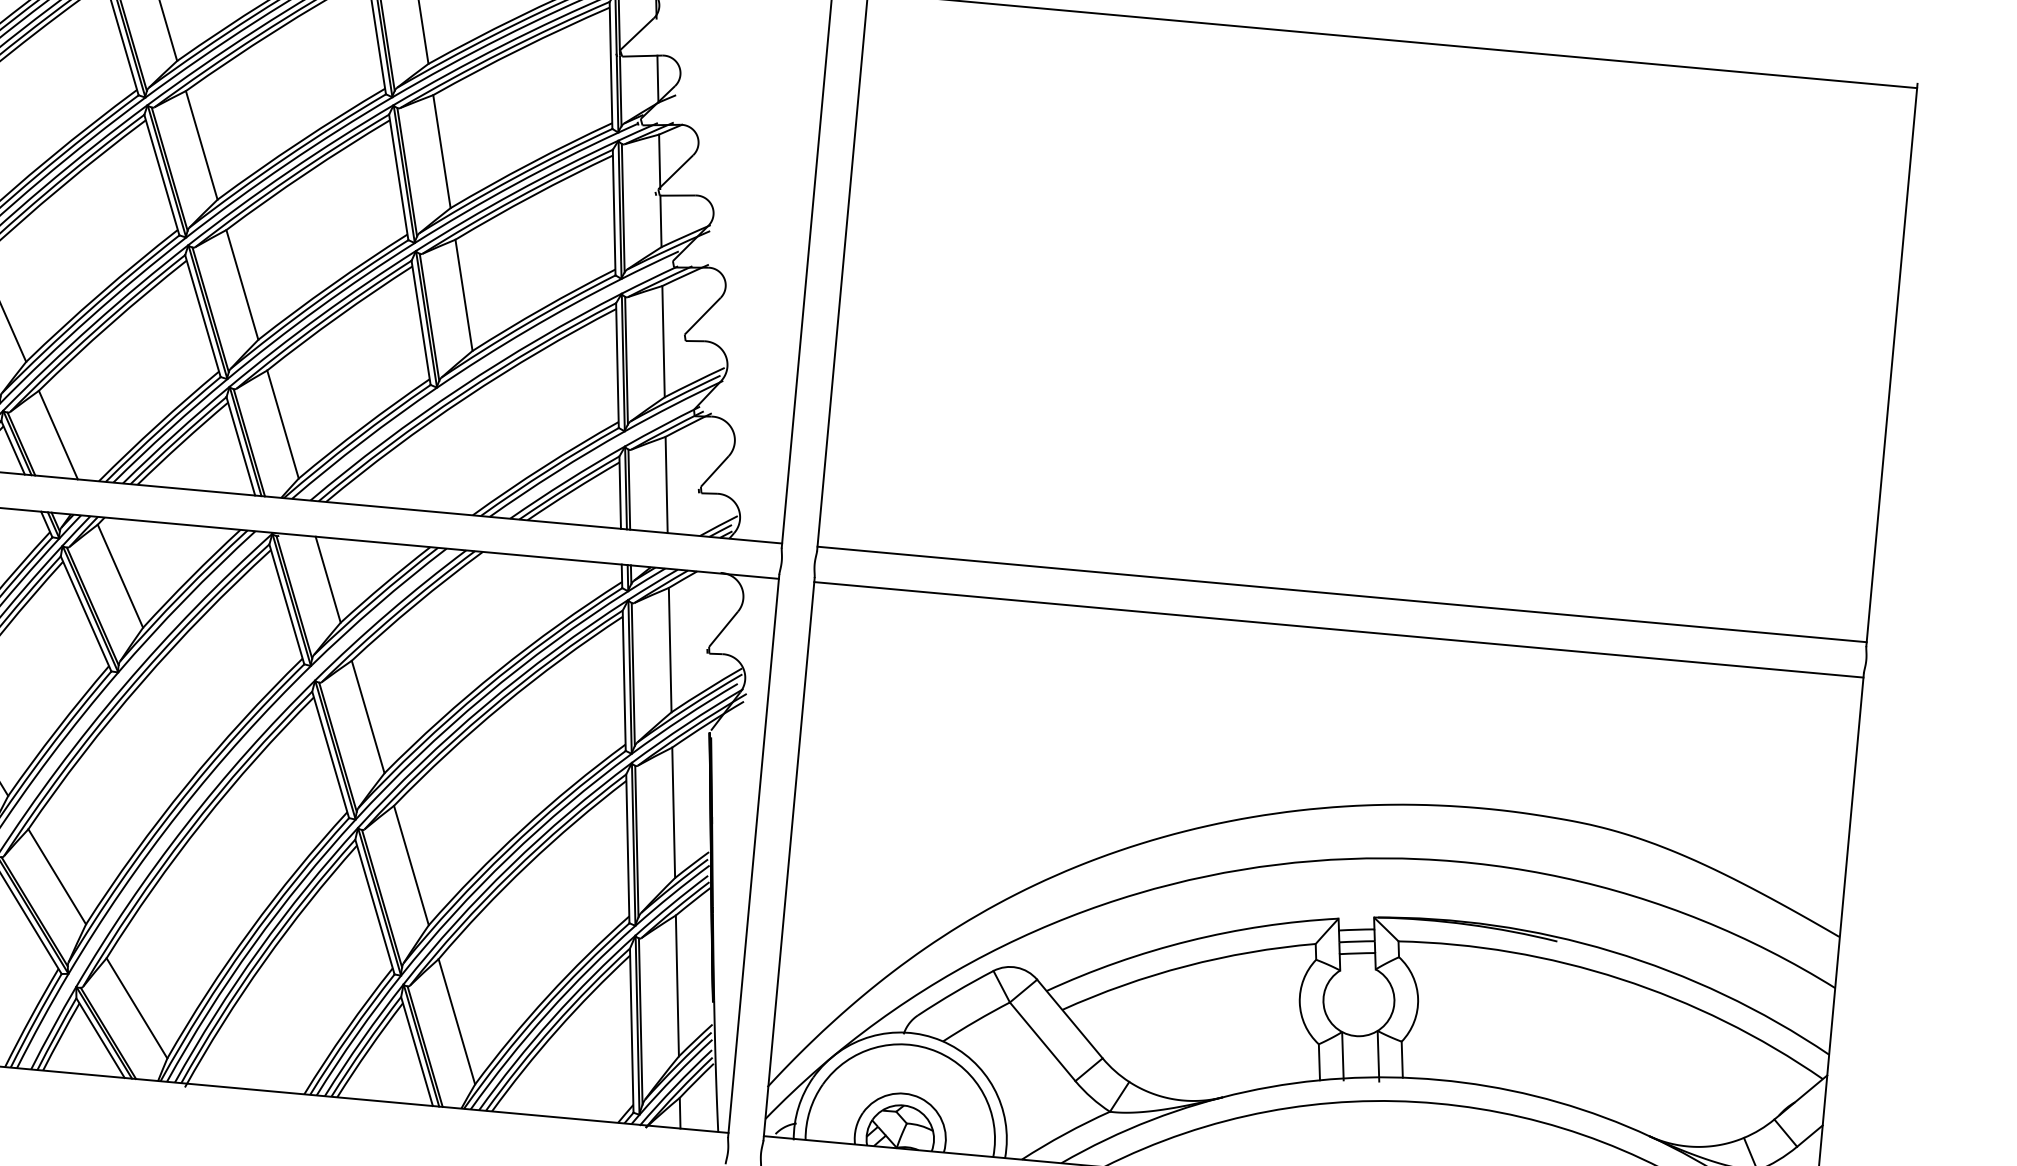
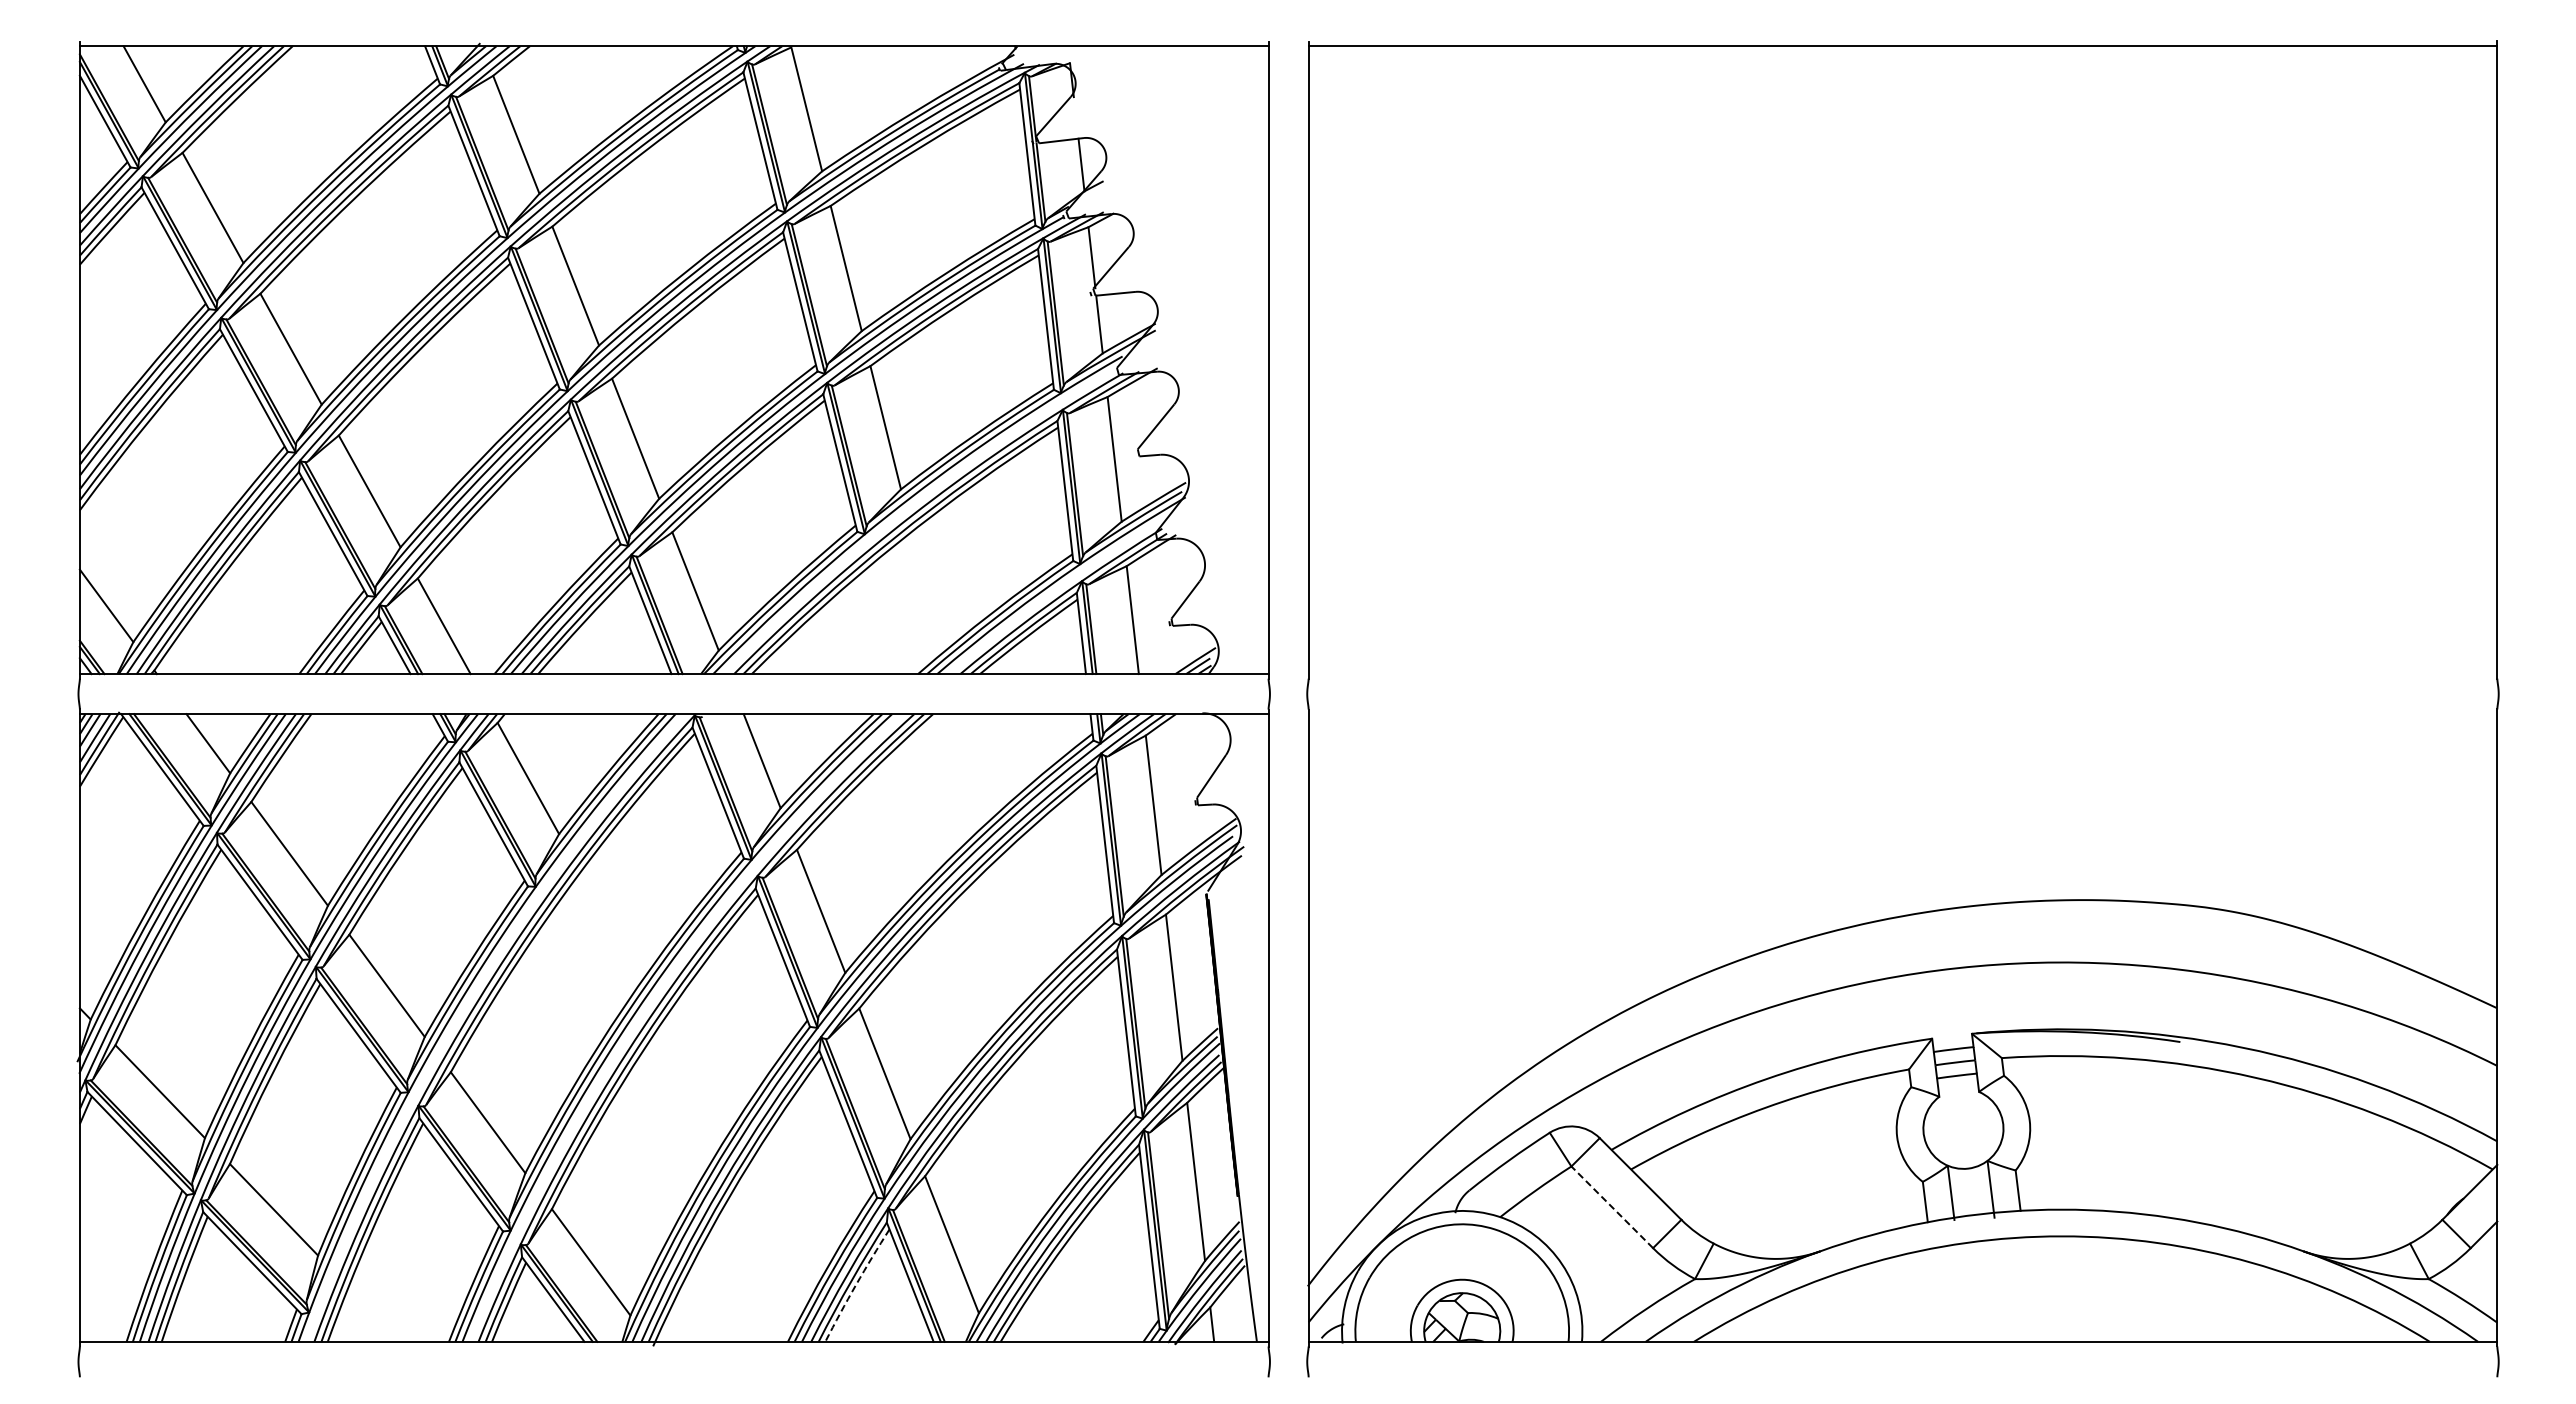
line: (1341, 594) -> (1902, 674), removed
line: (1338, 630) -> (1902, 714), removed
line: (1042, 1041) -> (1612, 1207), solid -> dashed
arc: (369, 1049) -> (856, 1284), solid -> dashed

